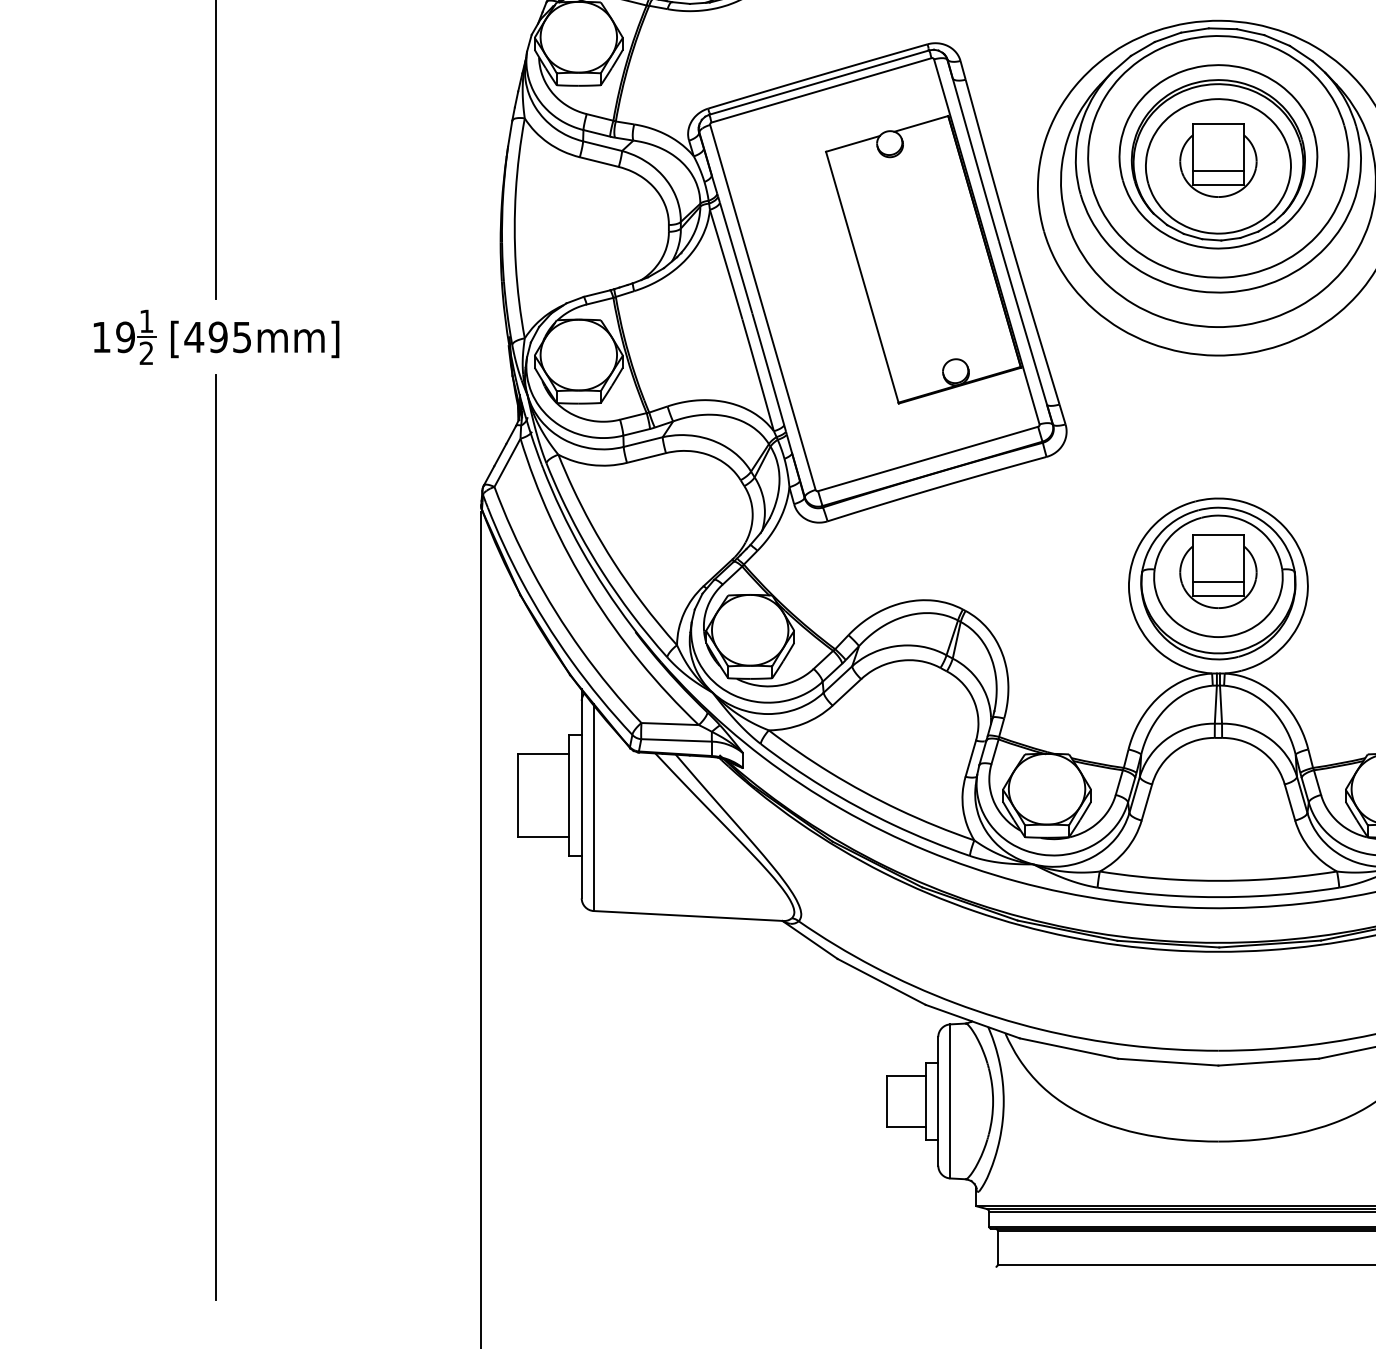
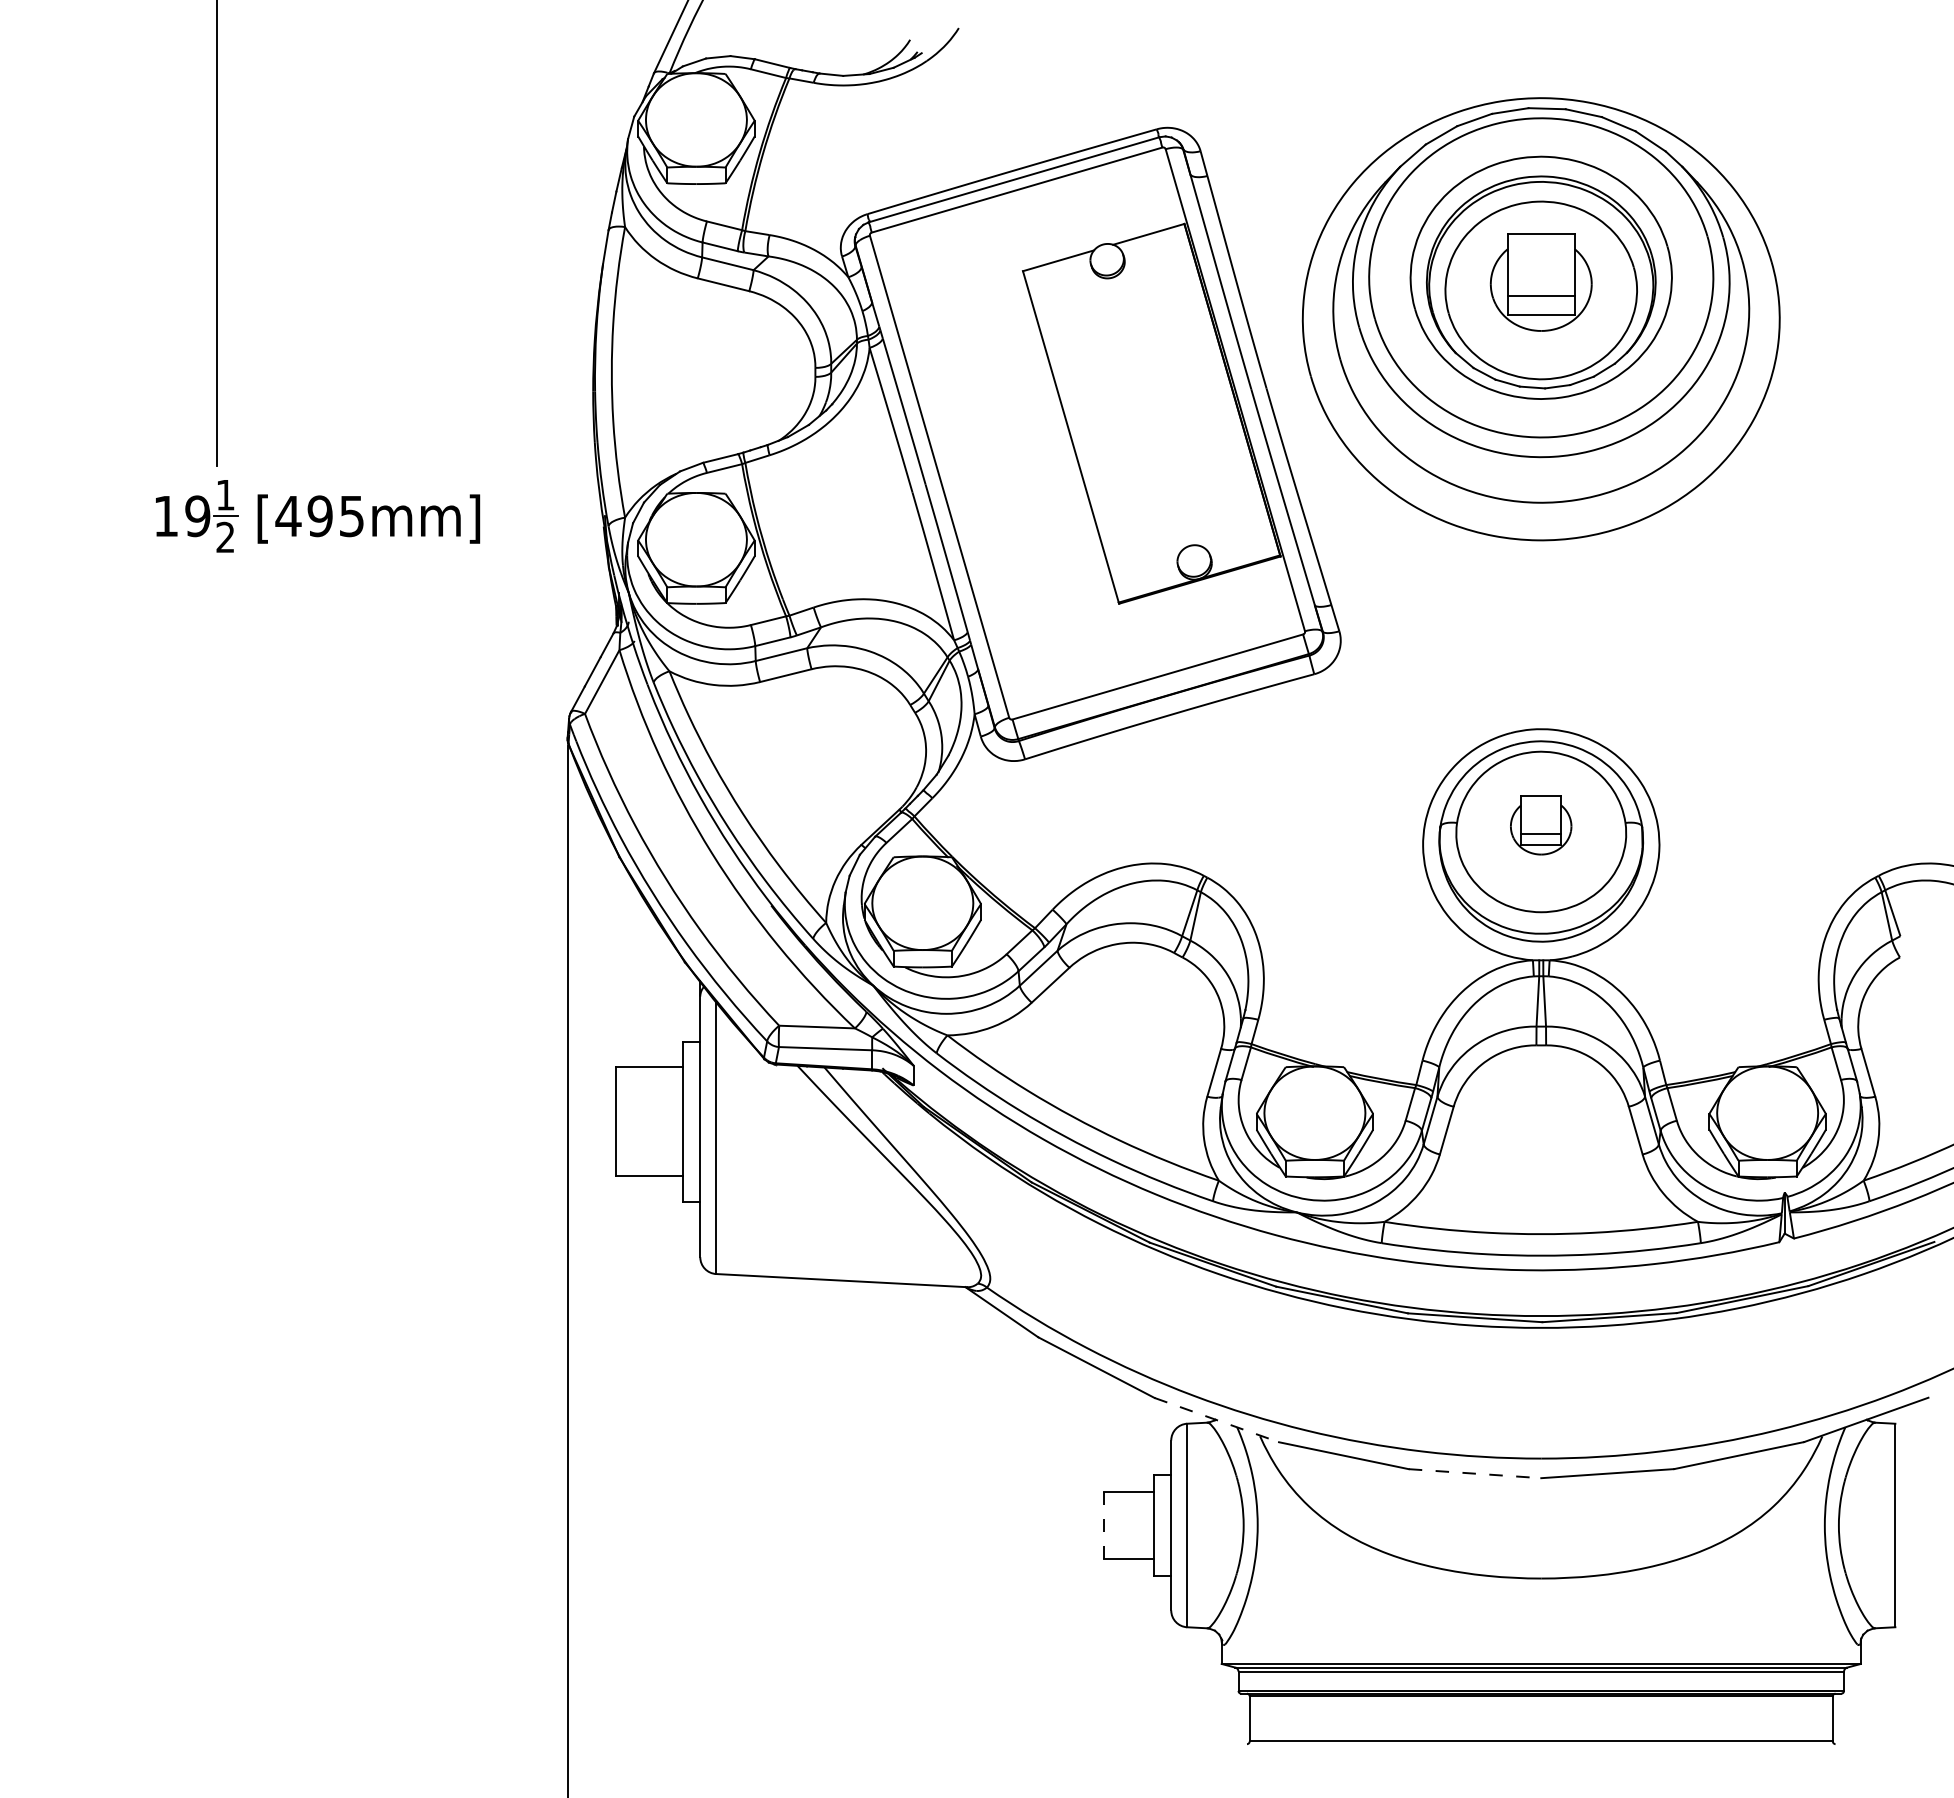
part: (216, 337) -> (318, 516), moved
part: (1217, 571) -> (1540, 825), size x0.6
line: (216, 837) -> (217, 1176), removed
line: (973, 1021) -> (1217, 1420), solid -> dashed
line: (1168, 1062) -> (1475, 1473), solid -> dashed
line: (886, 1101) -> (1103, 1525), solid -> dashed

